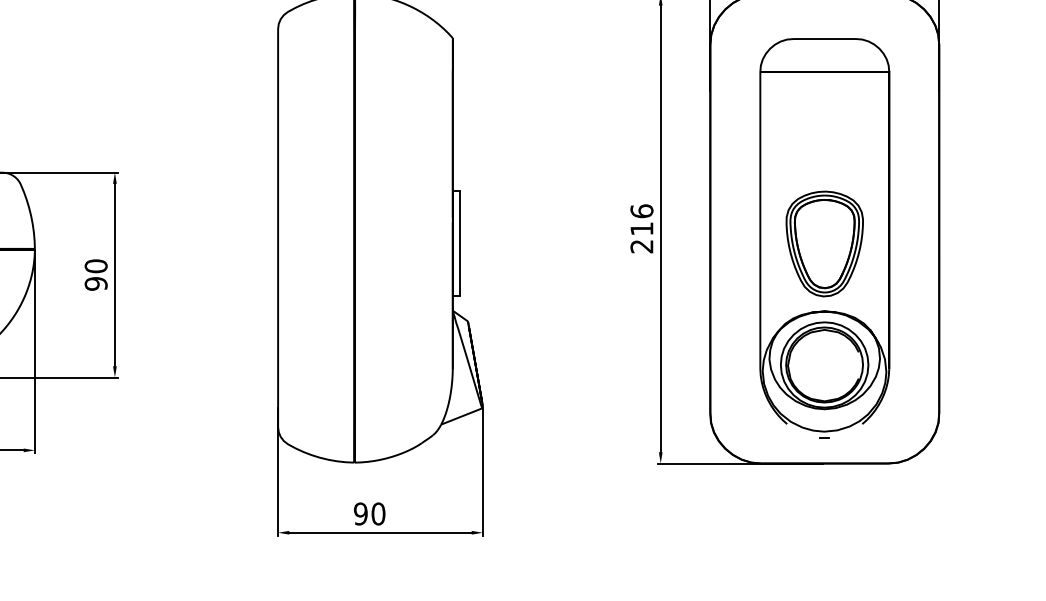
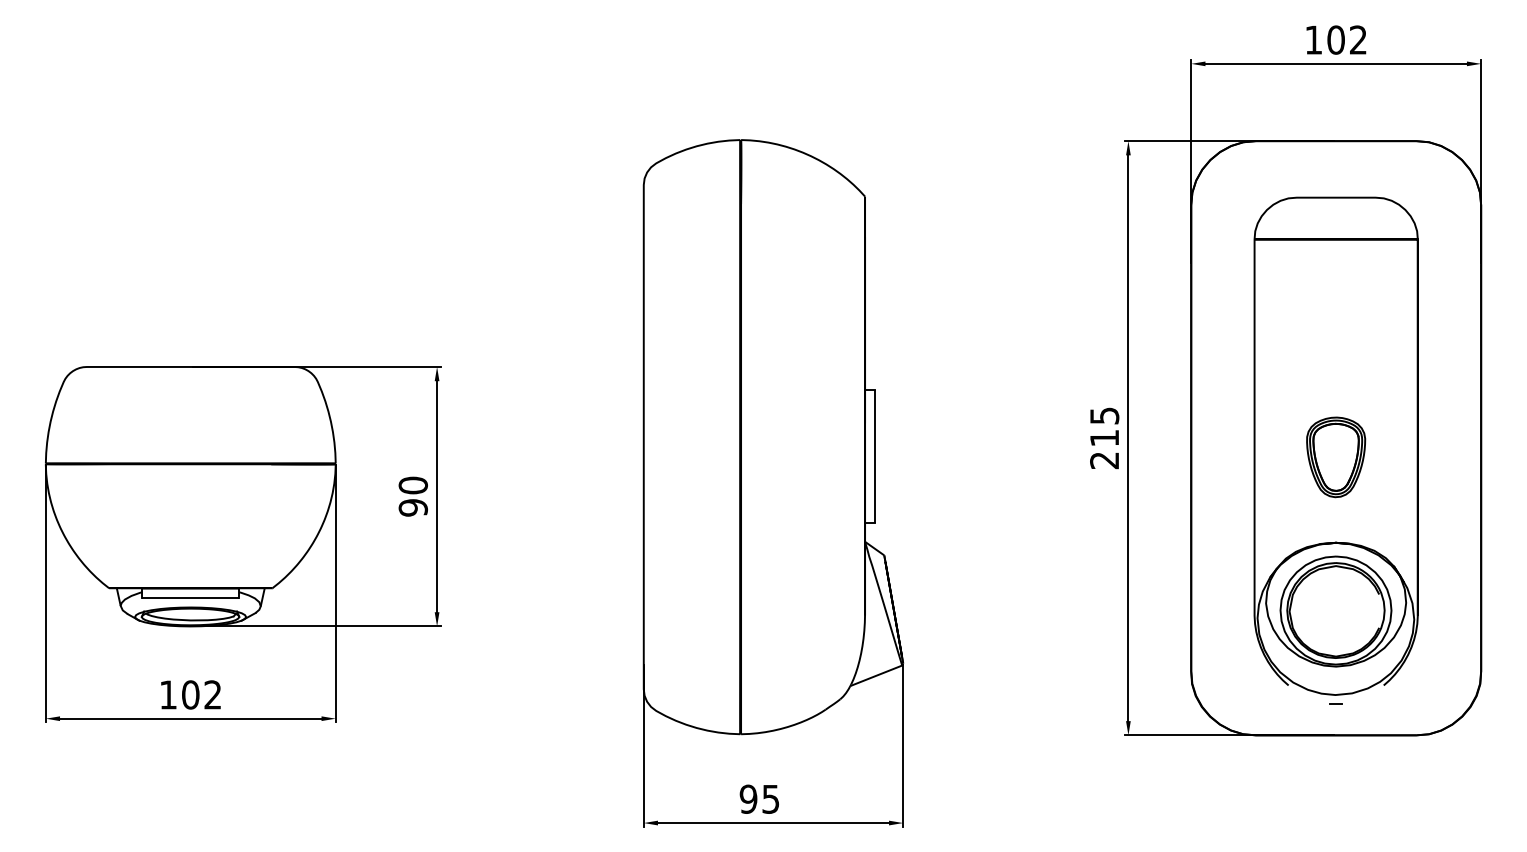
text: (641, 210) -> (1104, 415), 216 -> 215
part: (824, 244) -> (1335, 457), size x0.6
text: (378, 513) -> (770, 798), 90 -> 95

